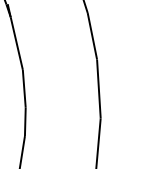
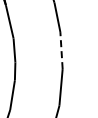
line: (98, 88) -> (61, 50), solid -> dashed

